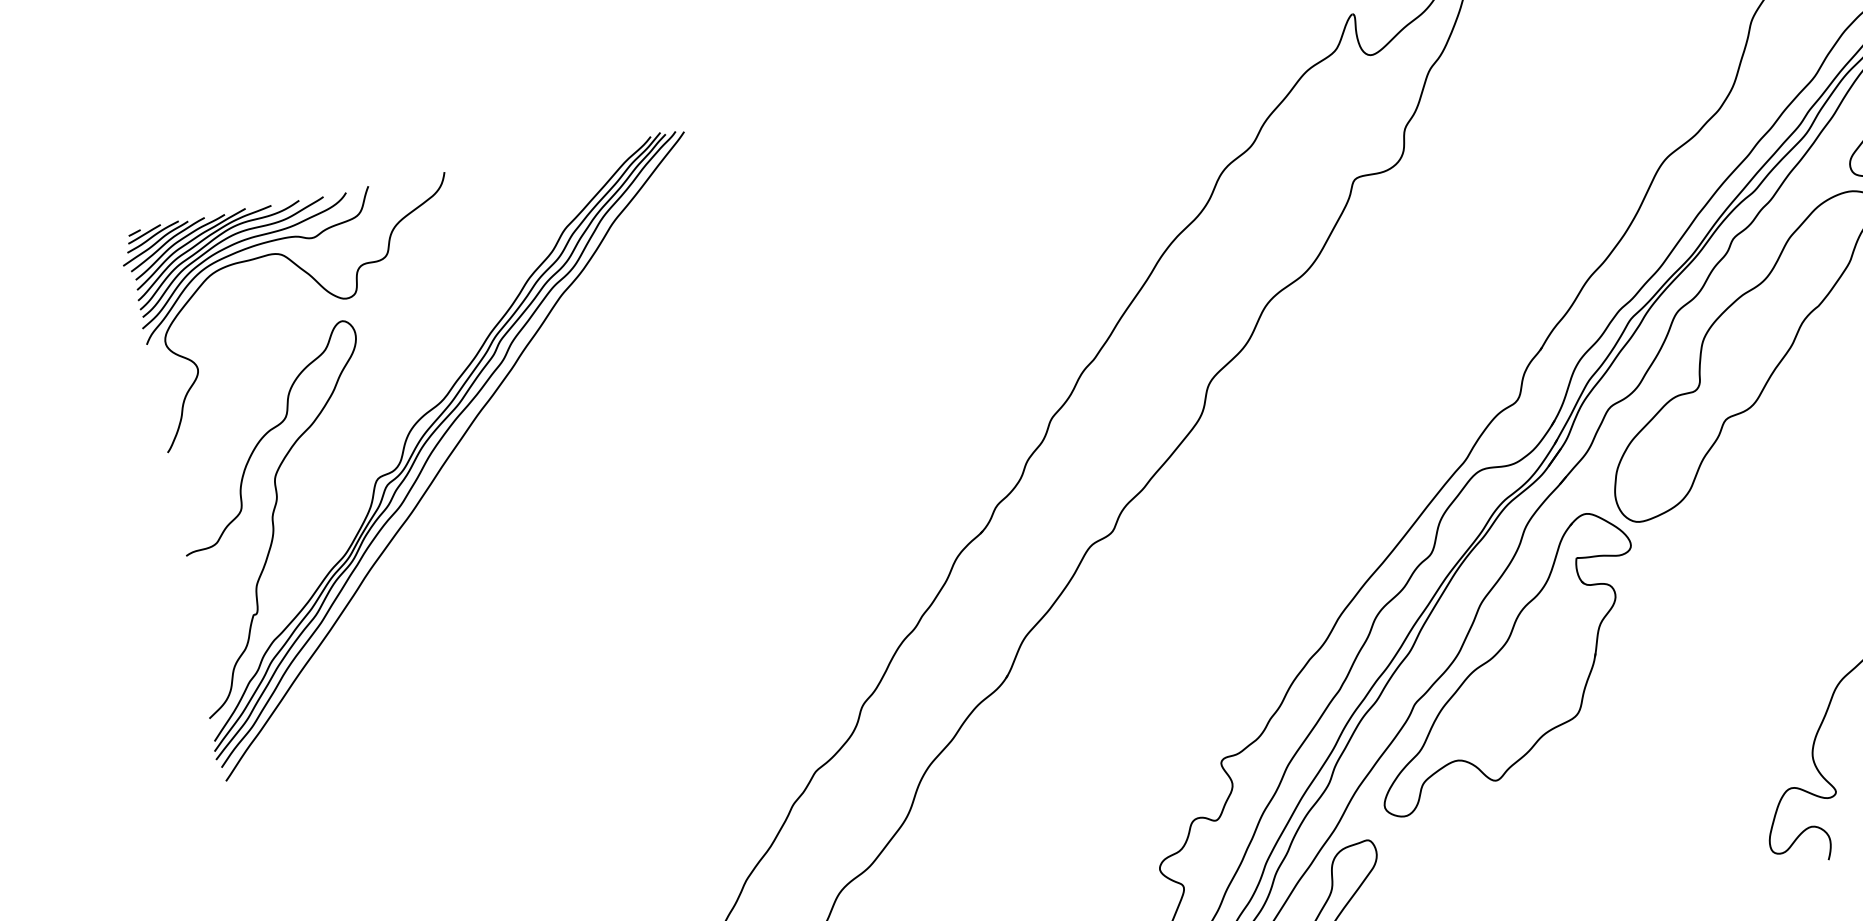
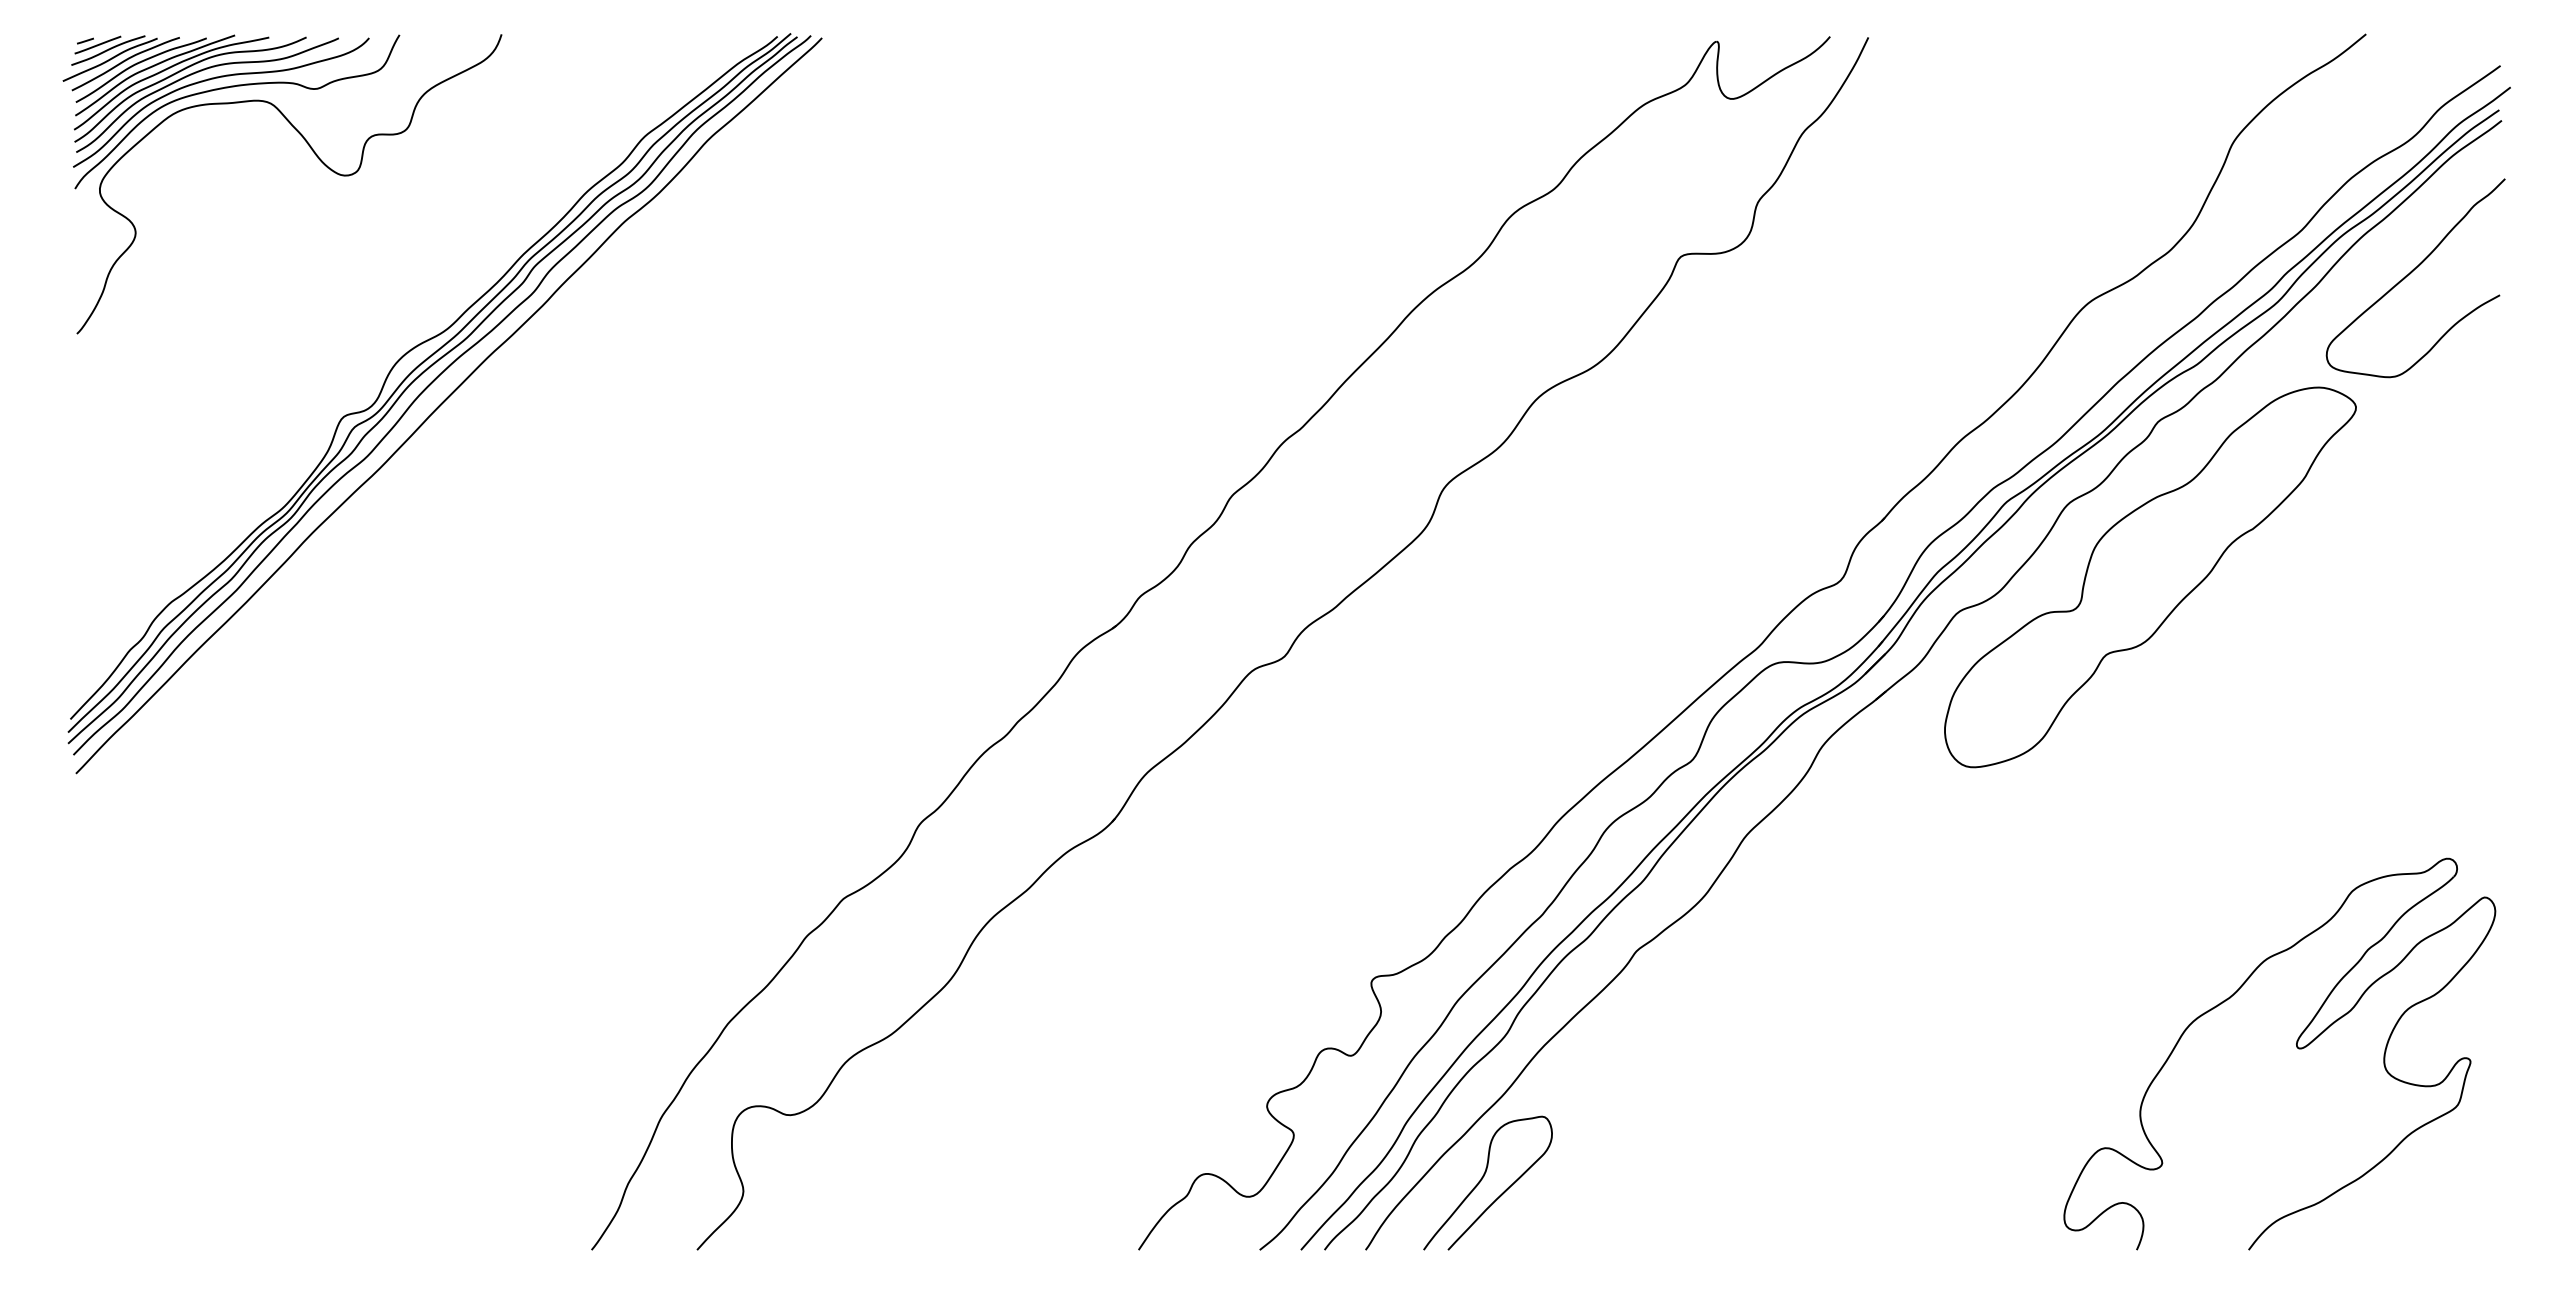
part: (273, 520) -> (198, 446), removed
part: (1505, 663) -> (1763, 919), removed

